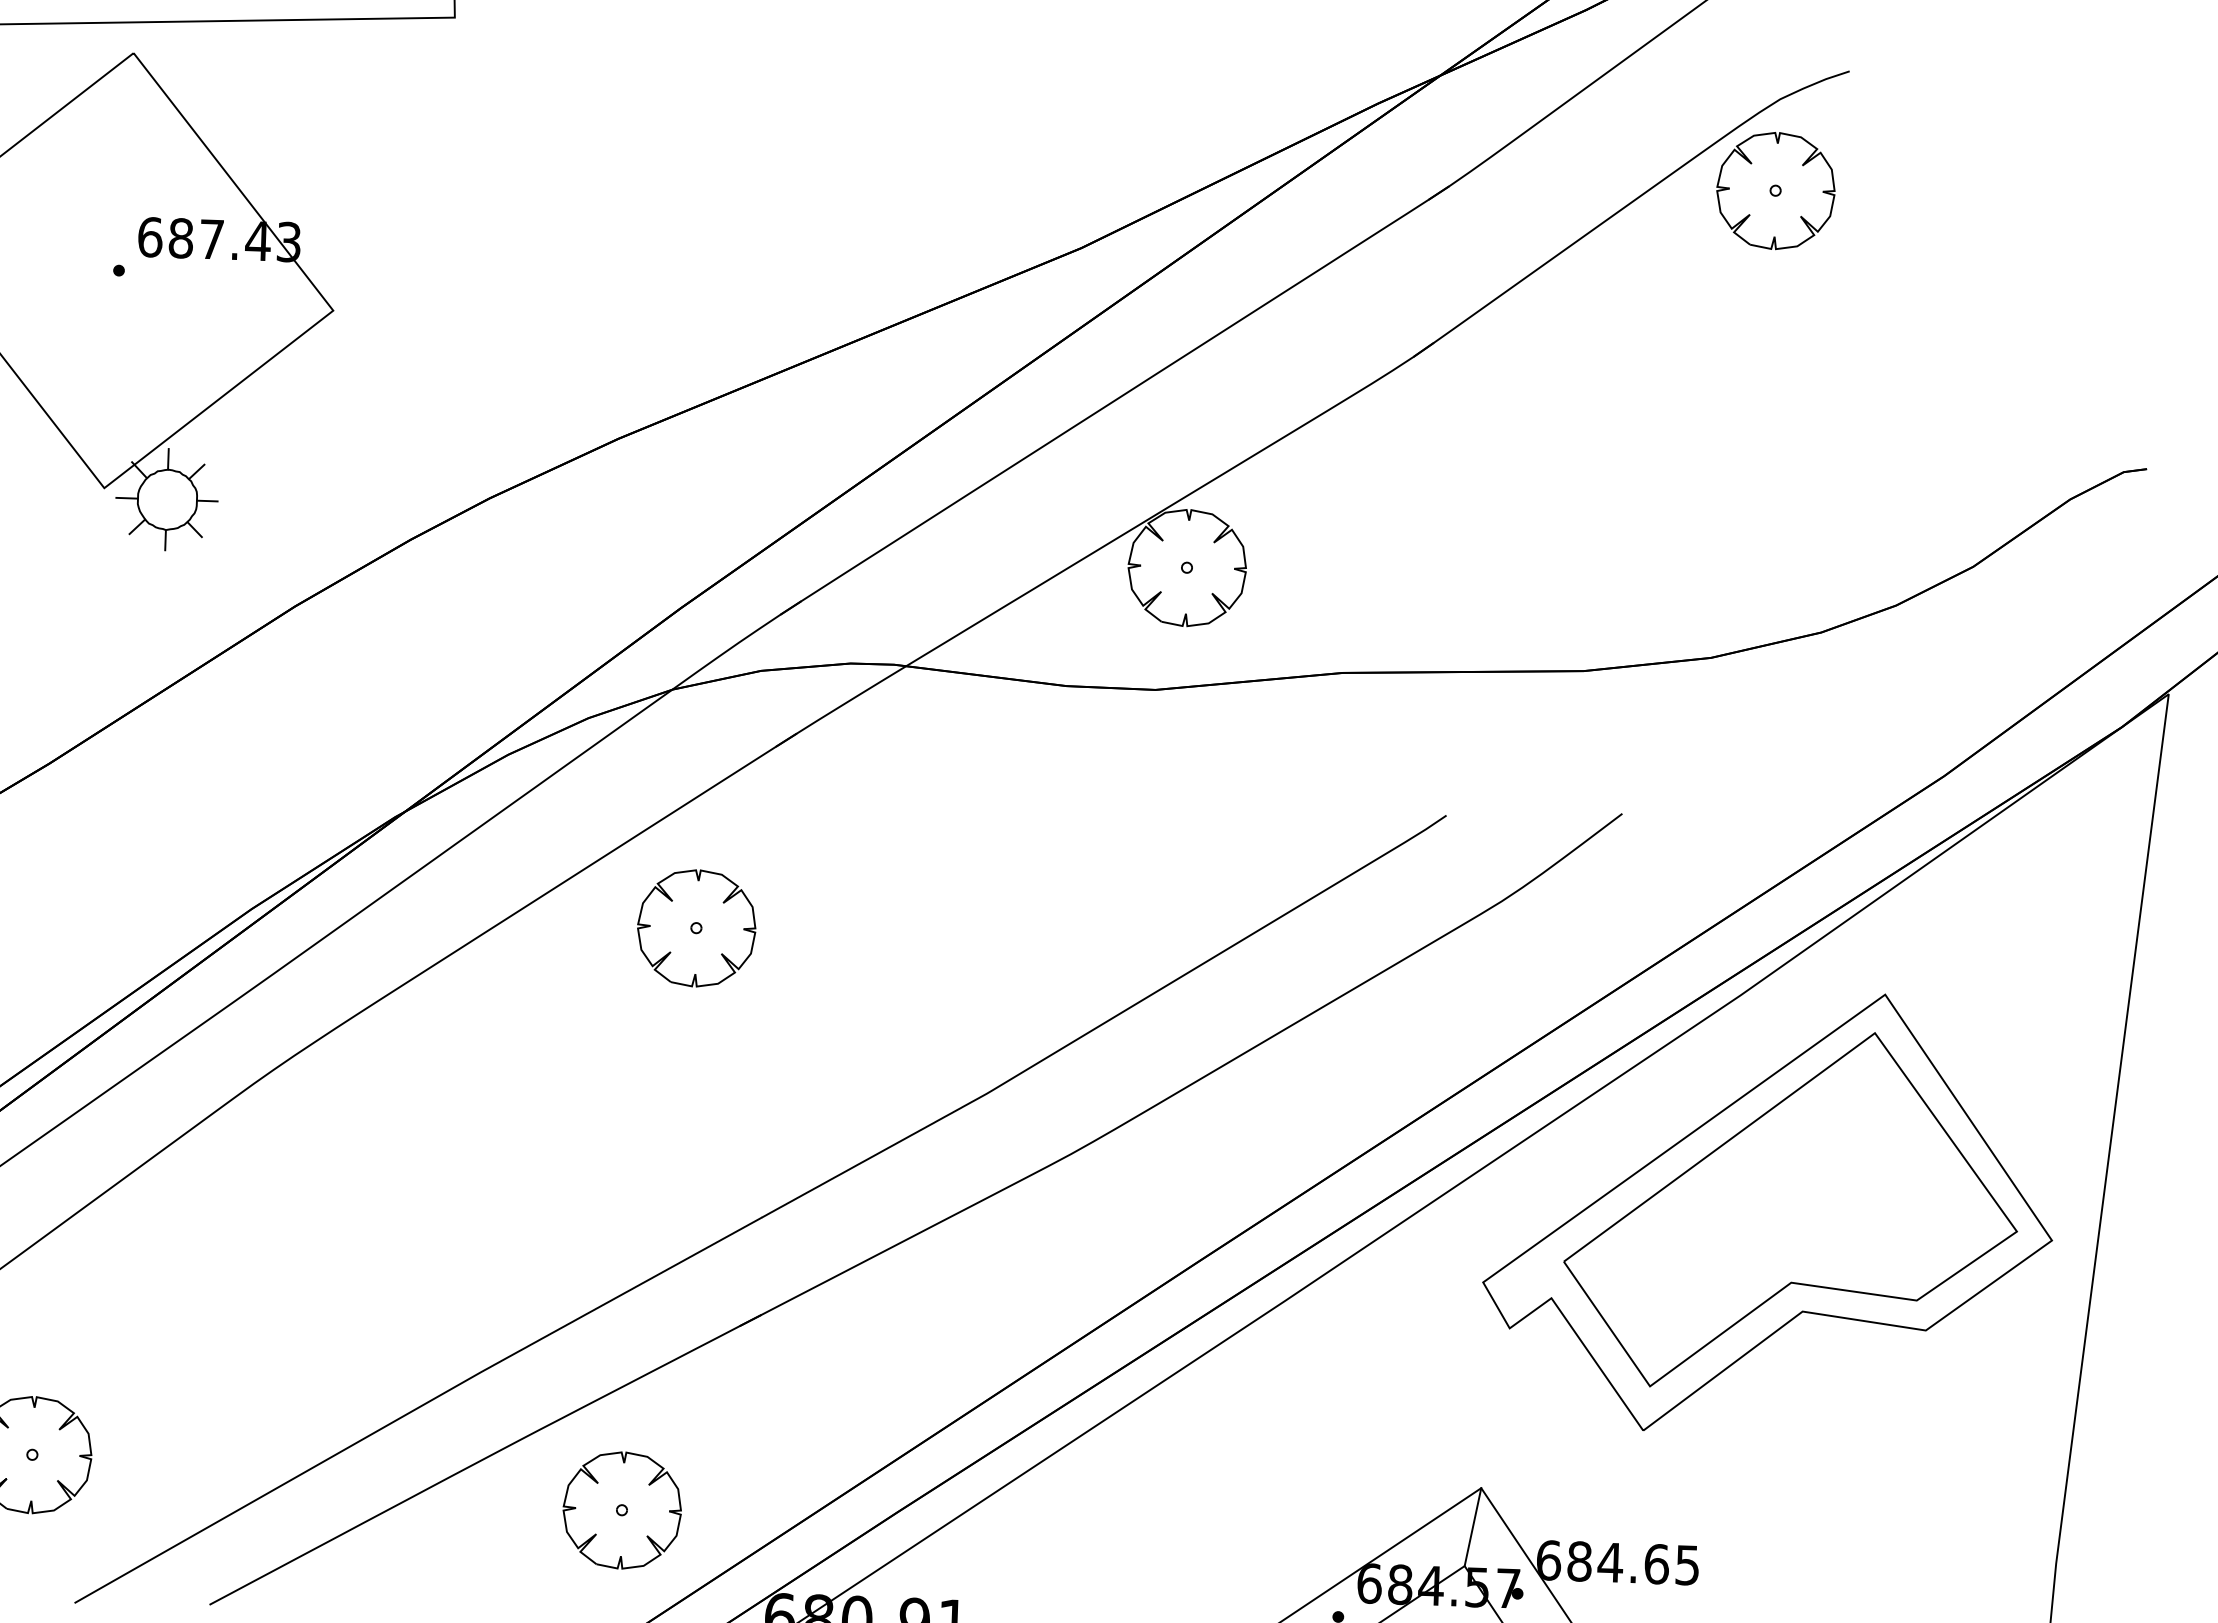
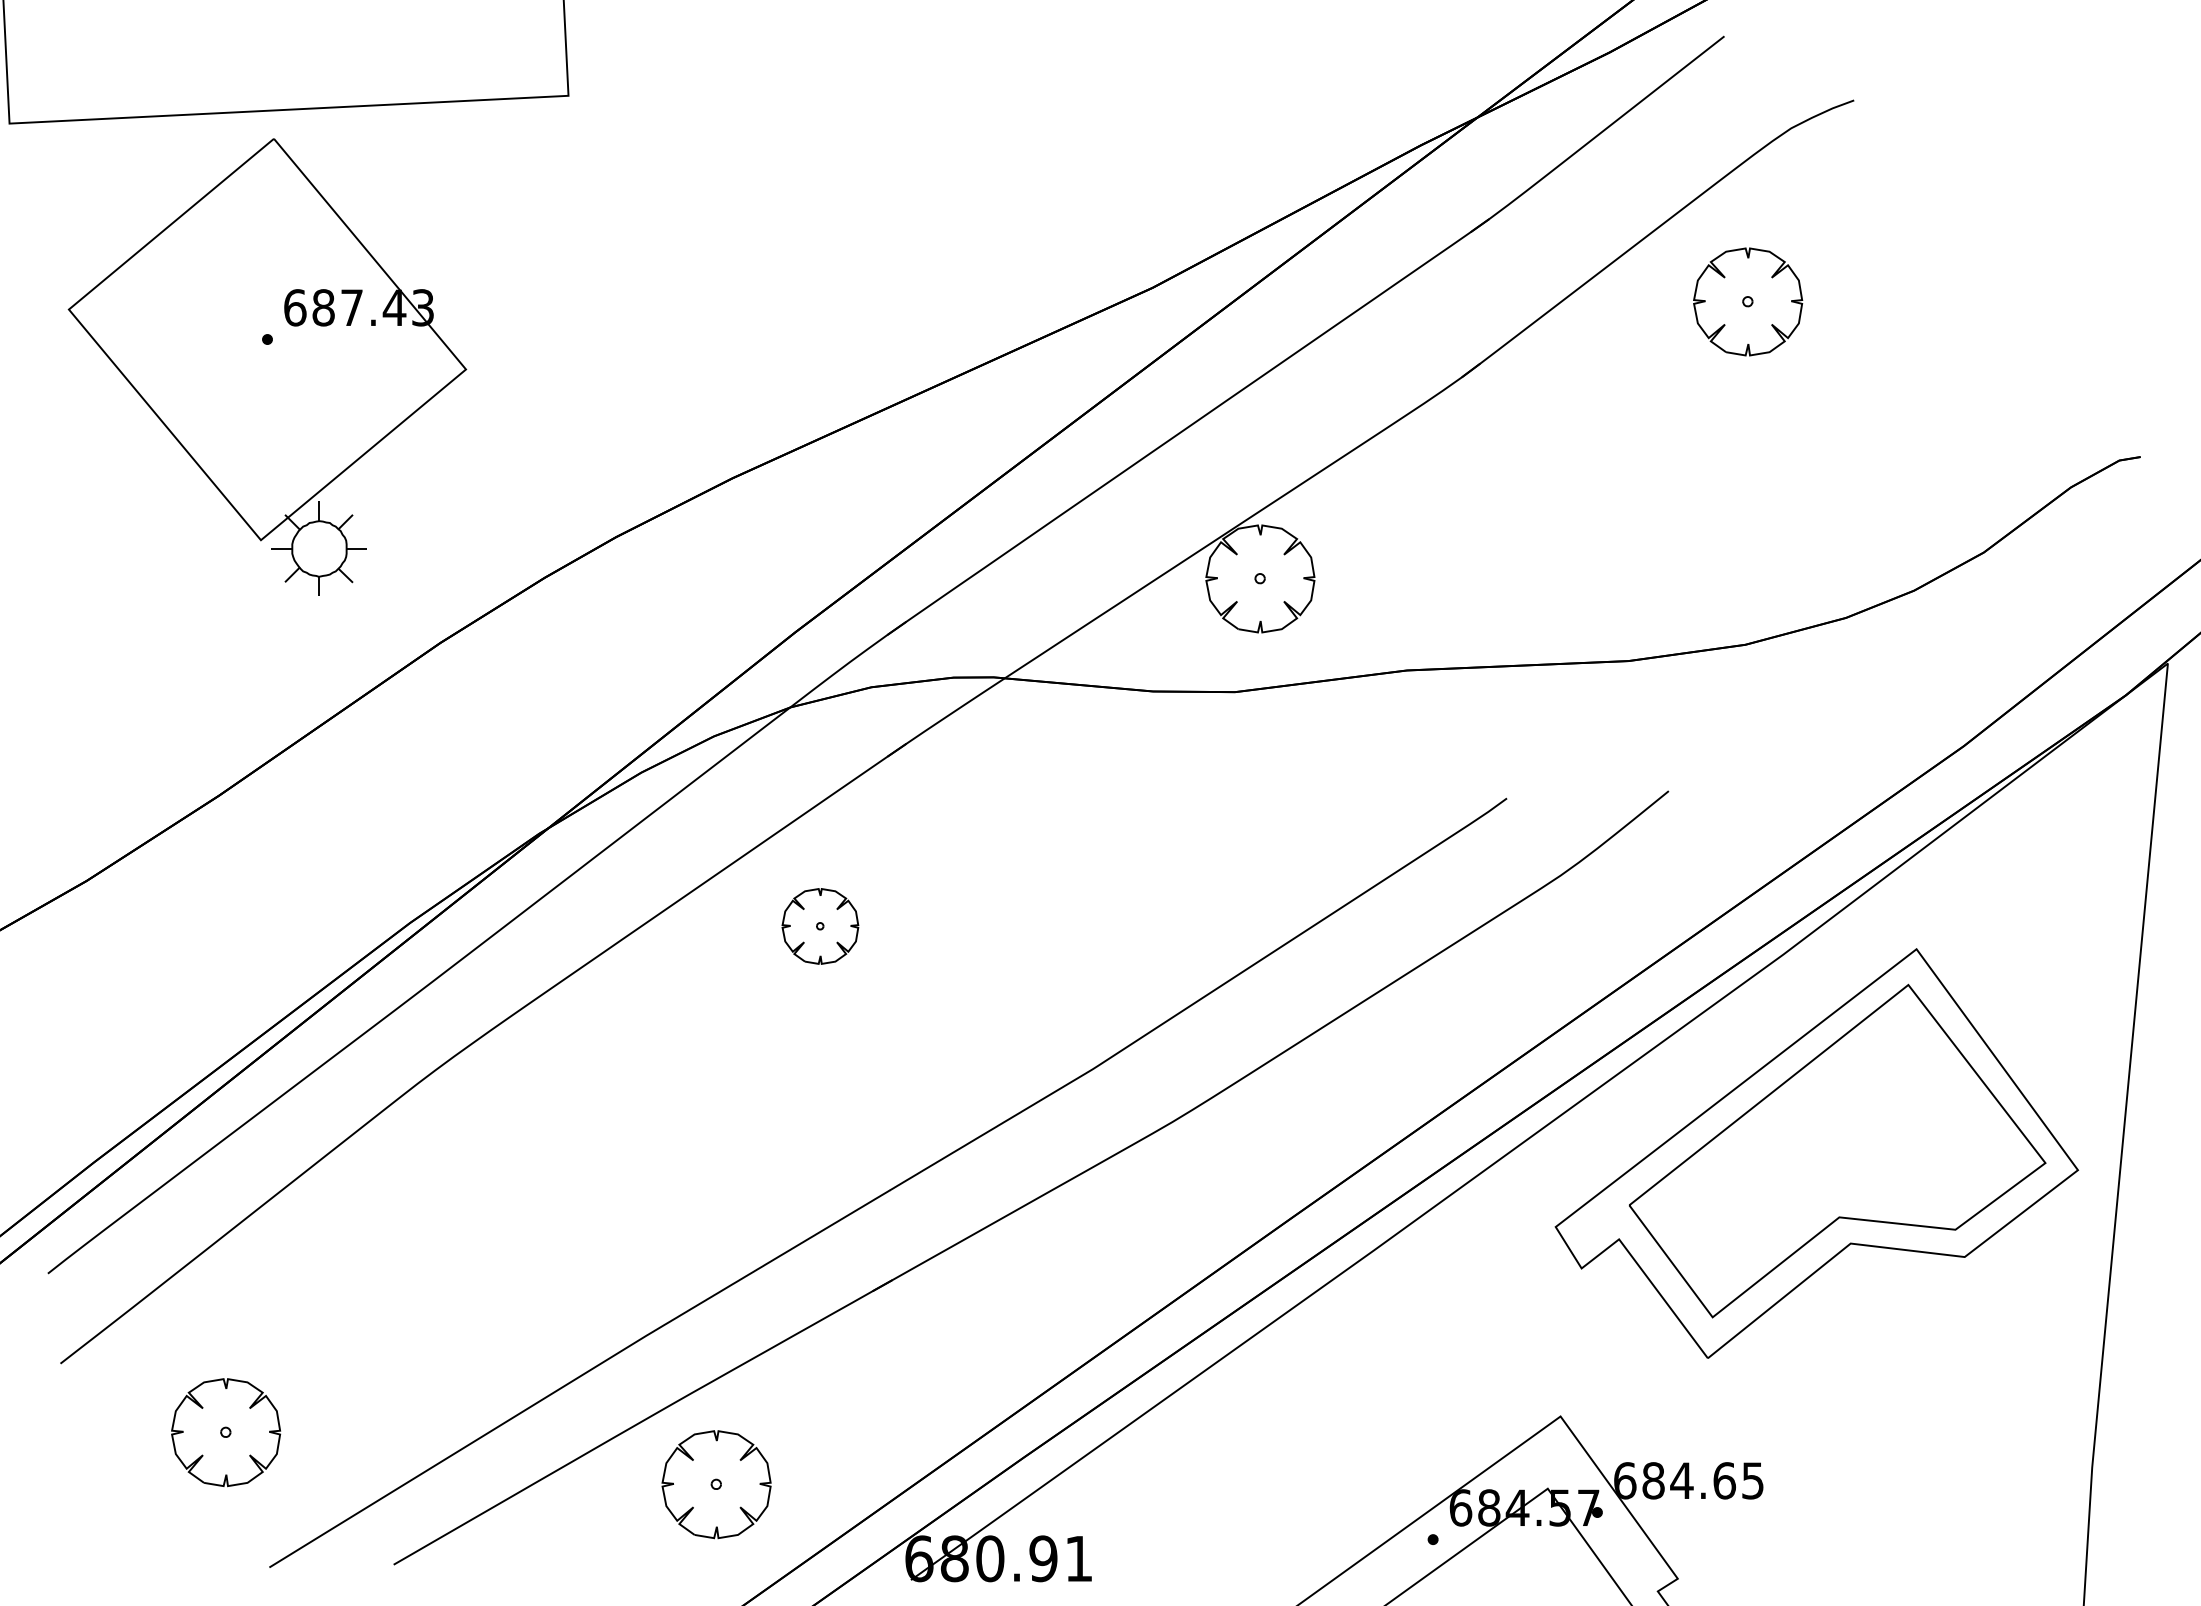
part: (1776, 190) -> (1748, 301), moved
part: (696, 928) -> (820, 926), size x0.7
part: (622, 1510) -> (716, 1484), moved
line: (1472, 1527) -> (1553, 1452), removed

